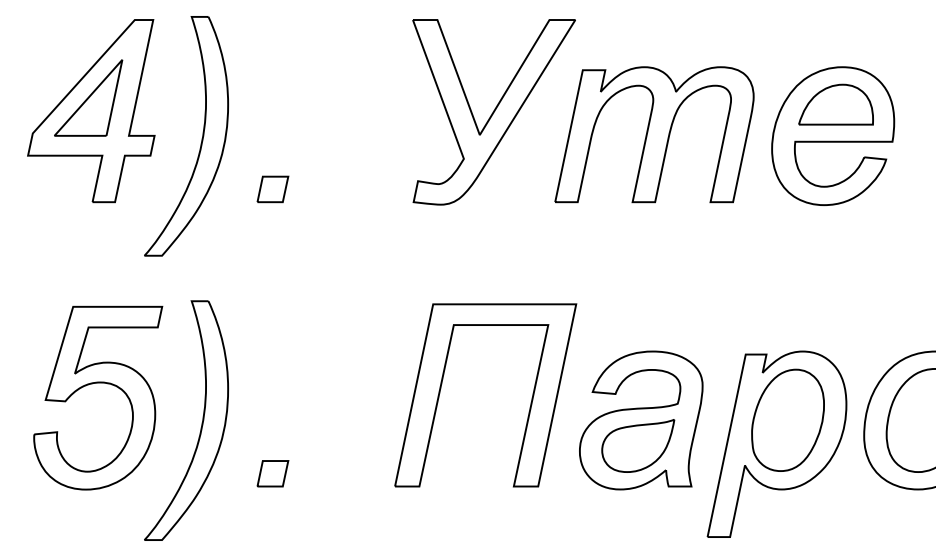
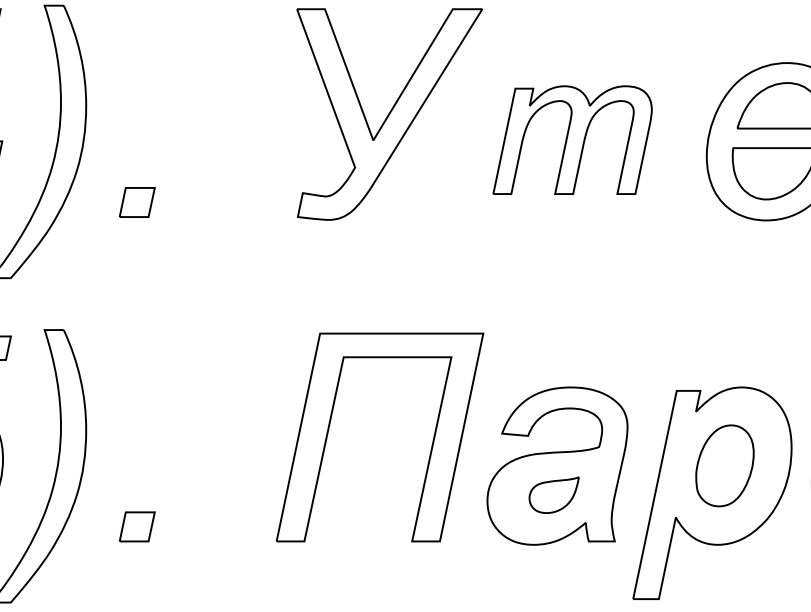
part: (654, 134) -> (572, 139), size x0.7
part: (787, 419) -> (724, 464), size x0.7
part: (638, 445) -> (554, 494), size x0.6

